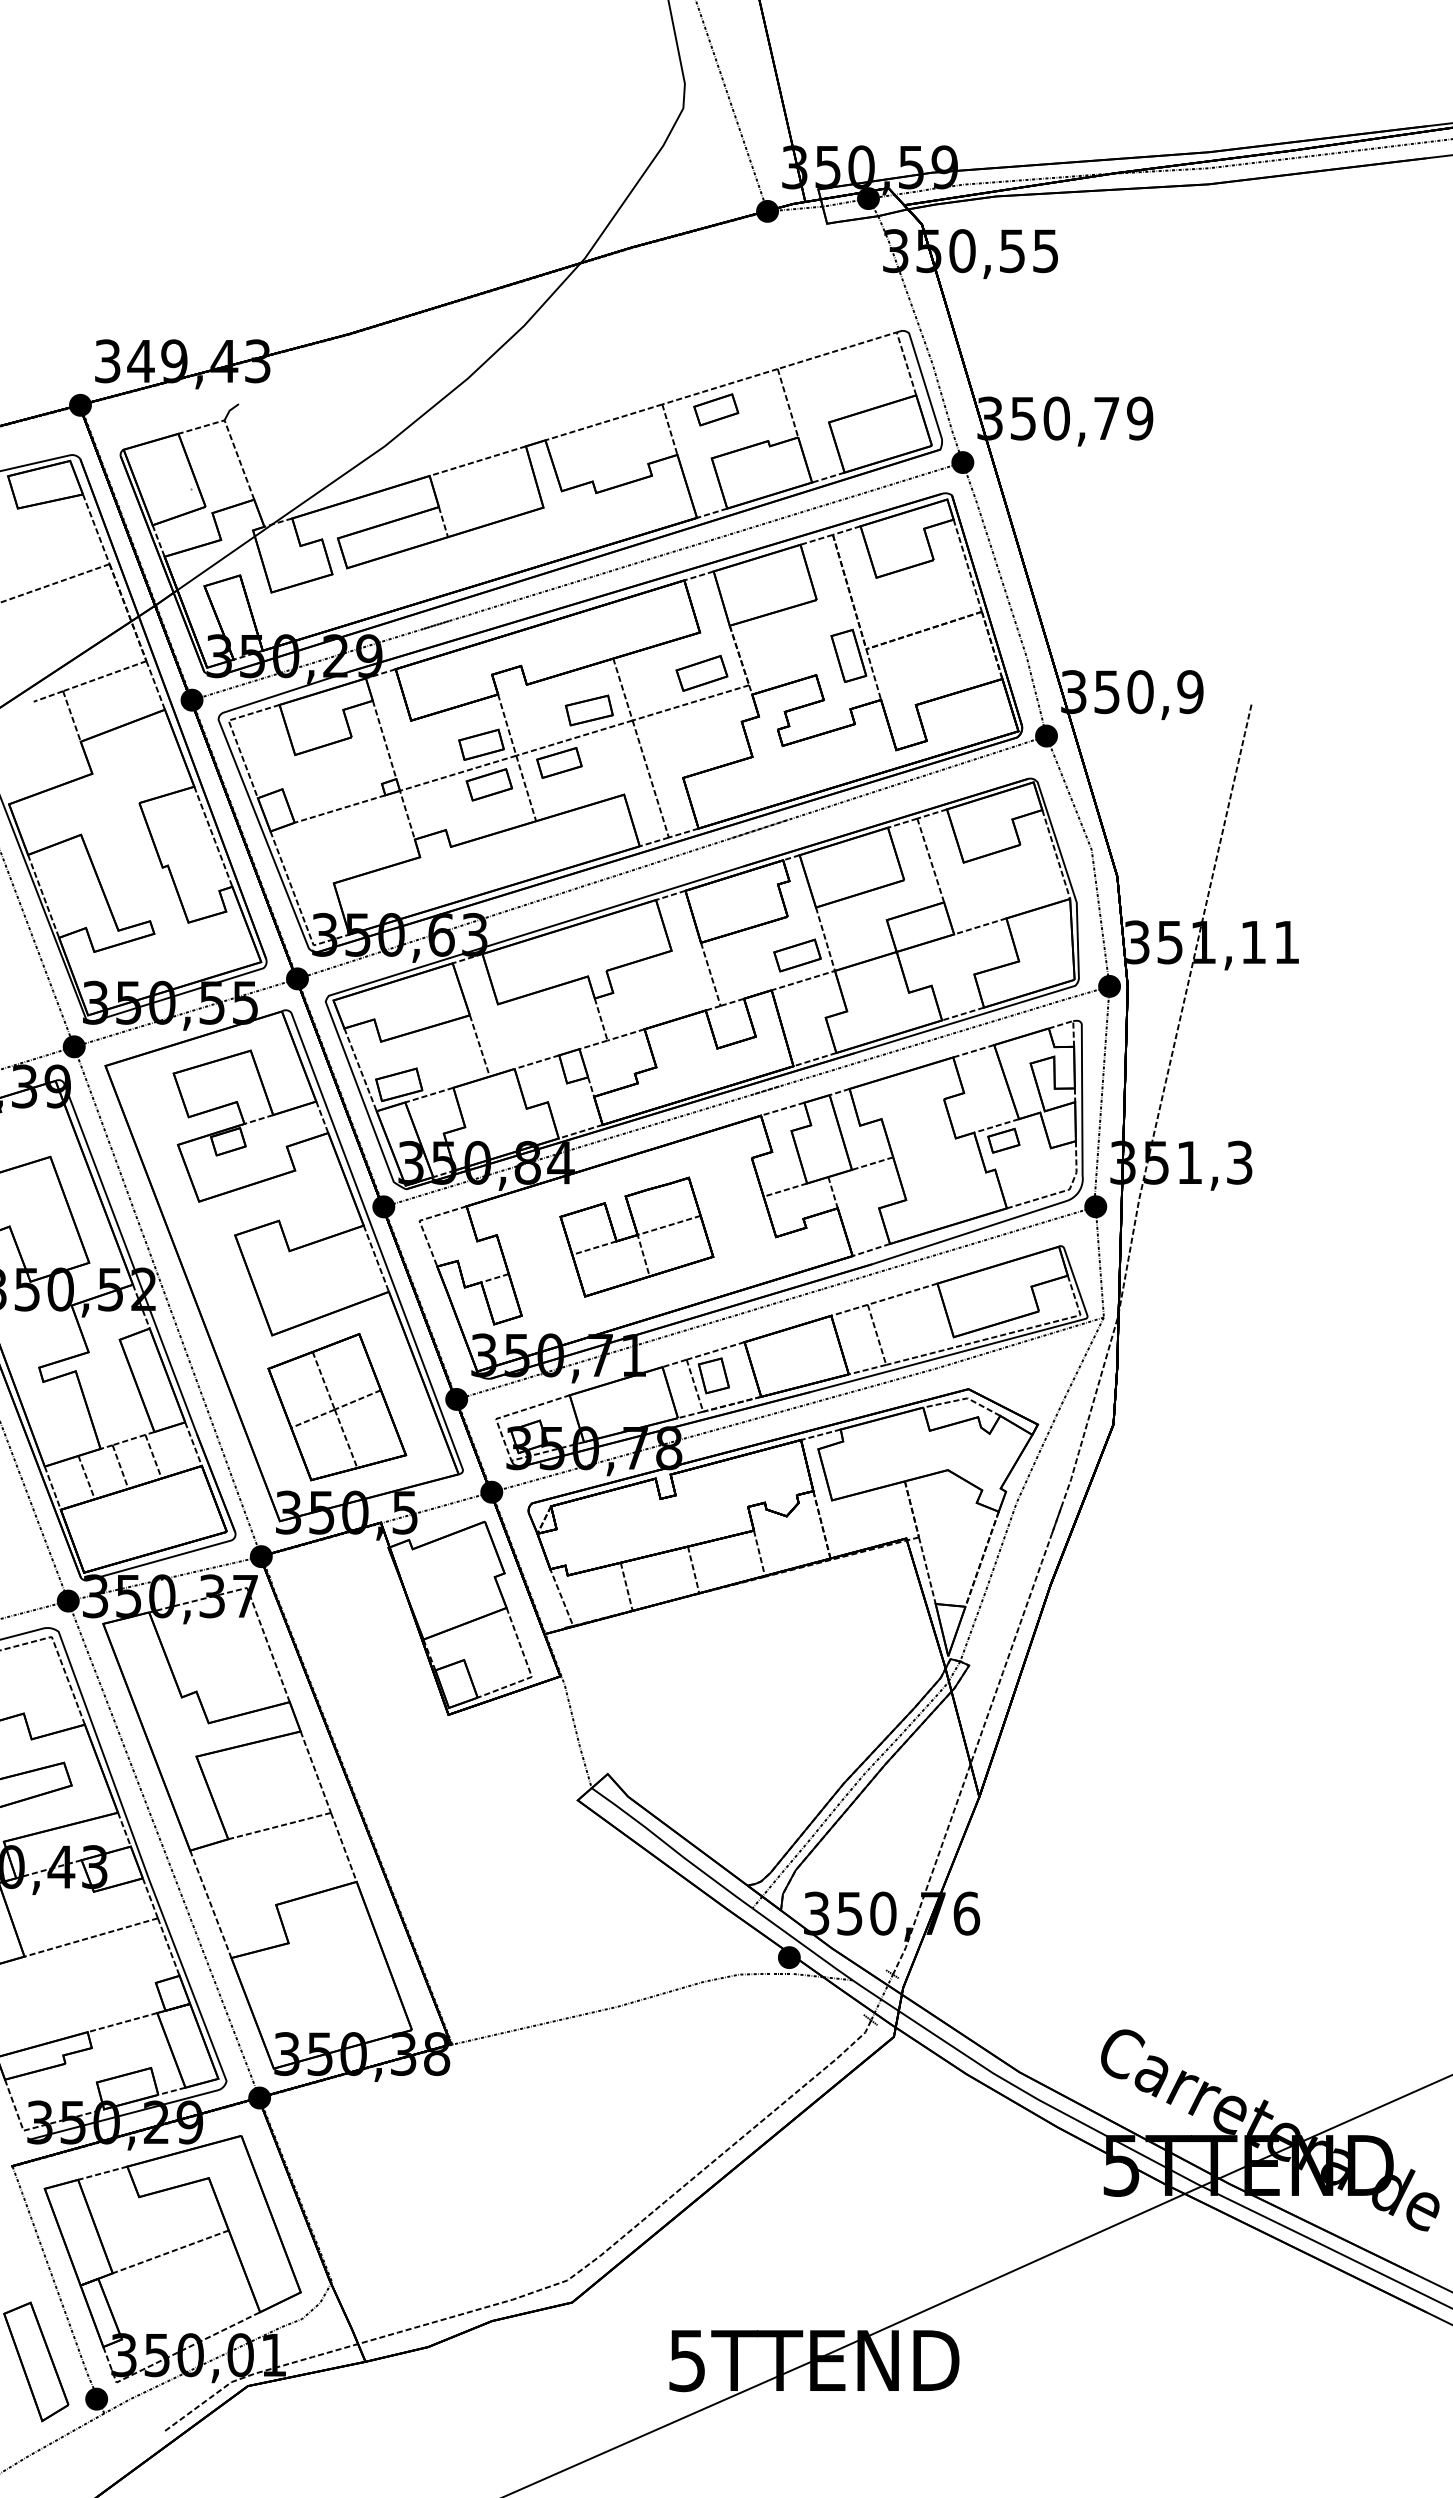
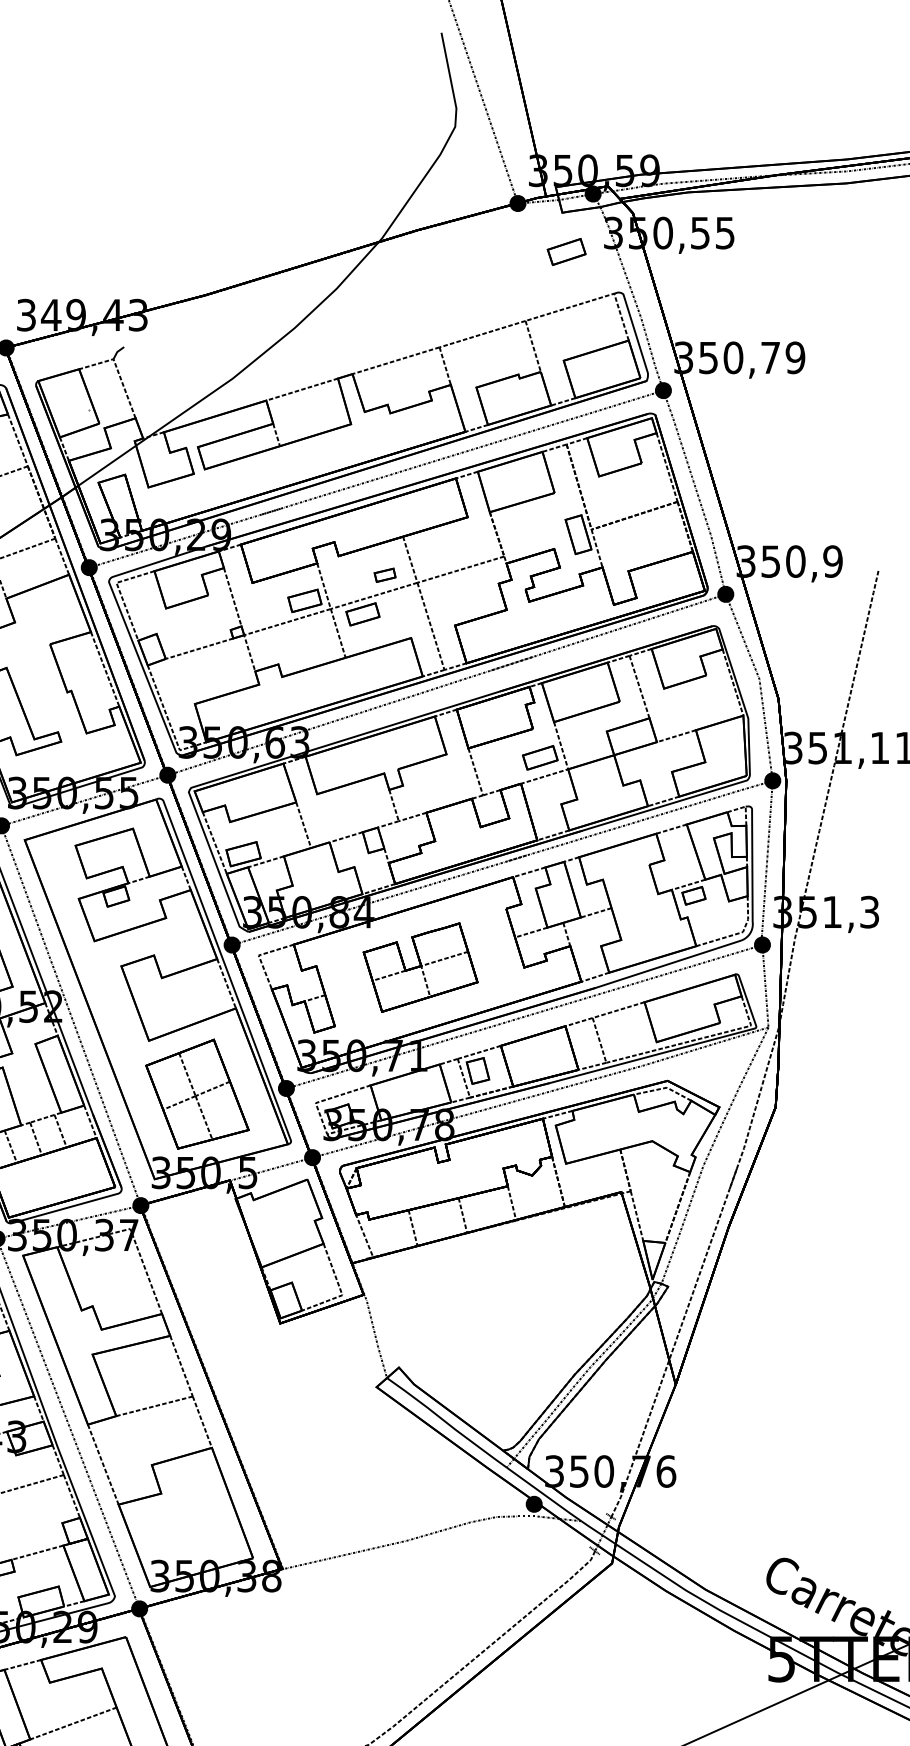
part: (716, 409) -> (479, 351), removed
part: (701, 673) -> (566, 252), moved
part: (588, 710) -> (384, 575), size x0.6
part: (488, 784) -> (310, 630), removed

